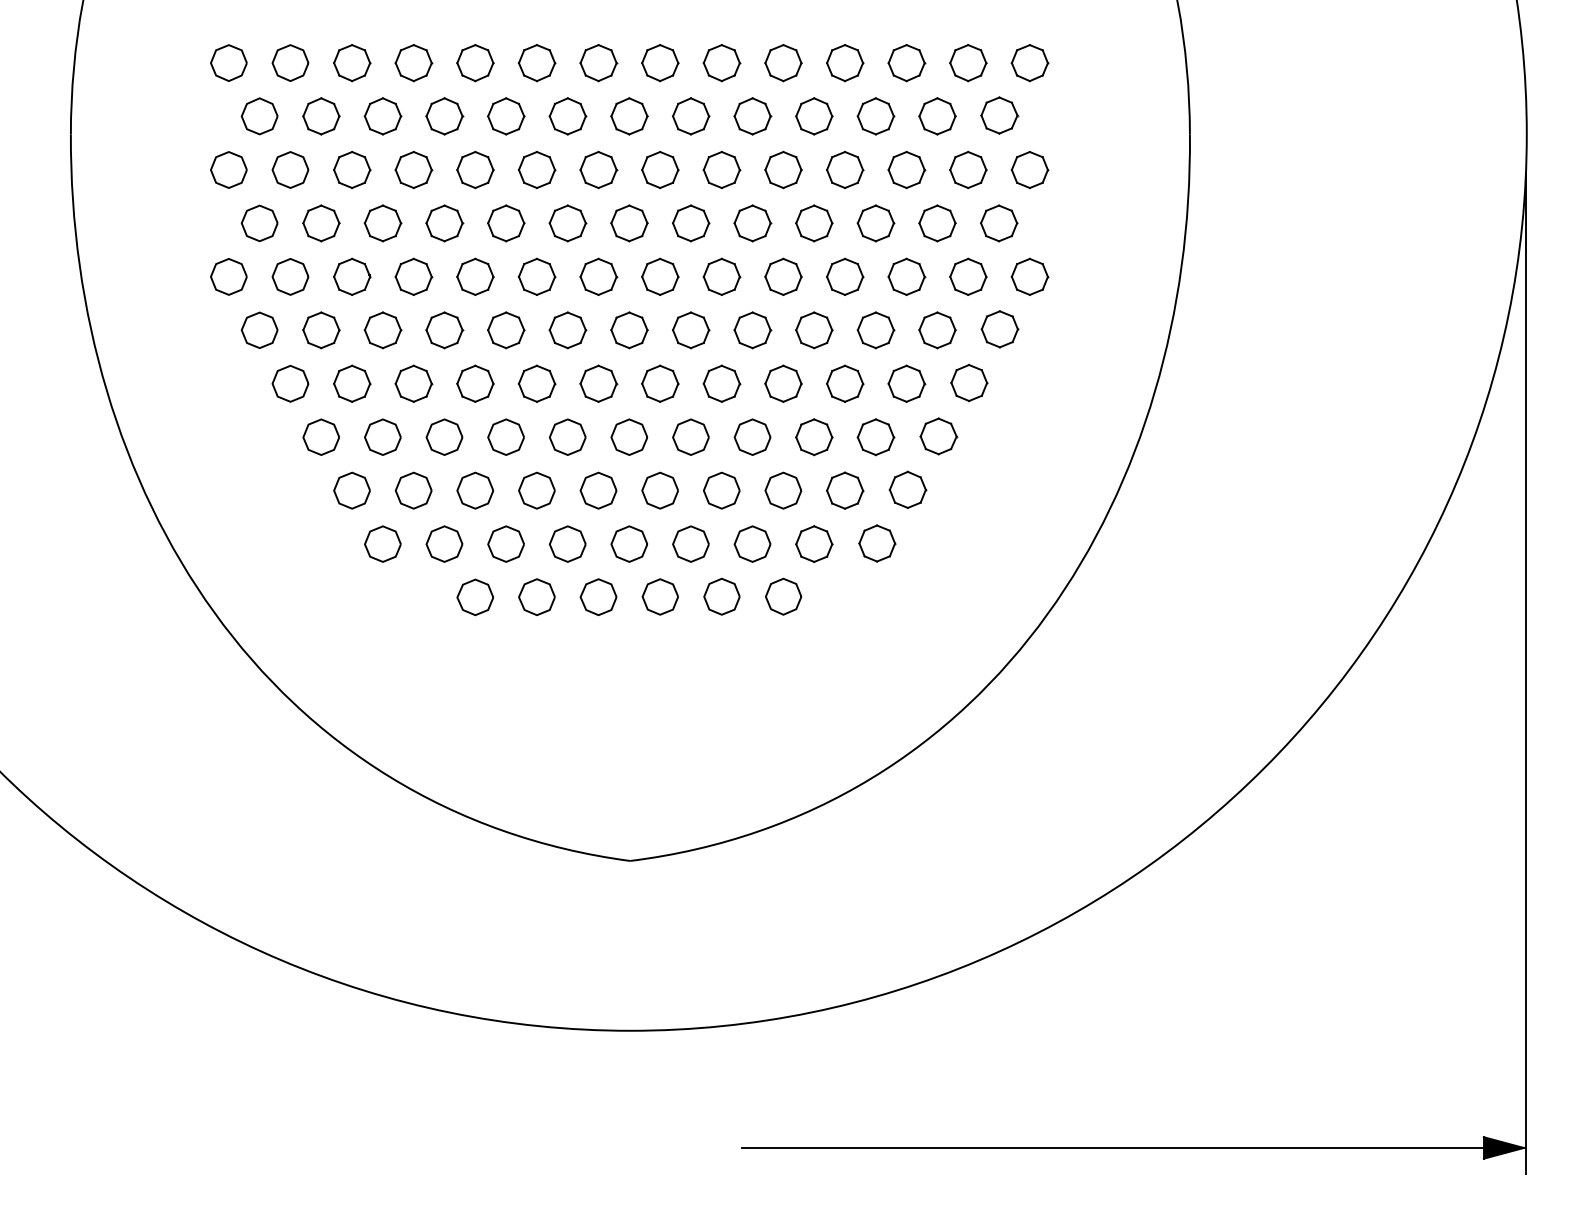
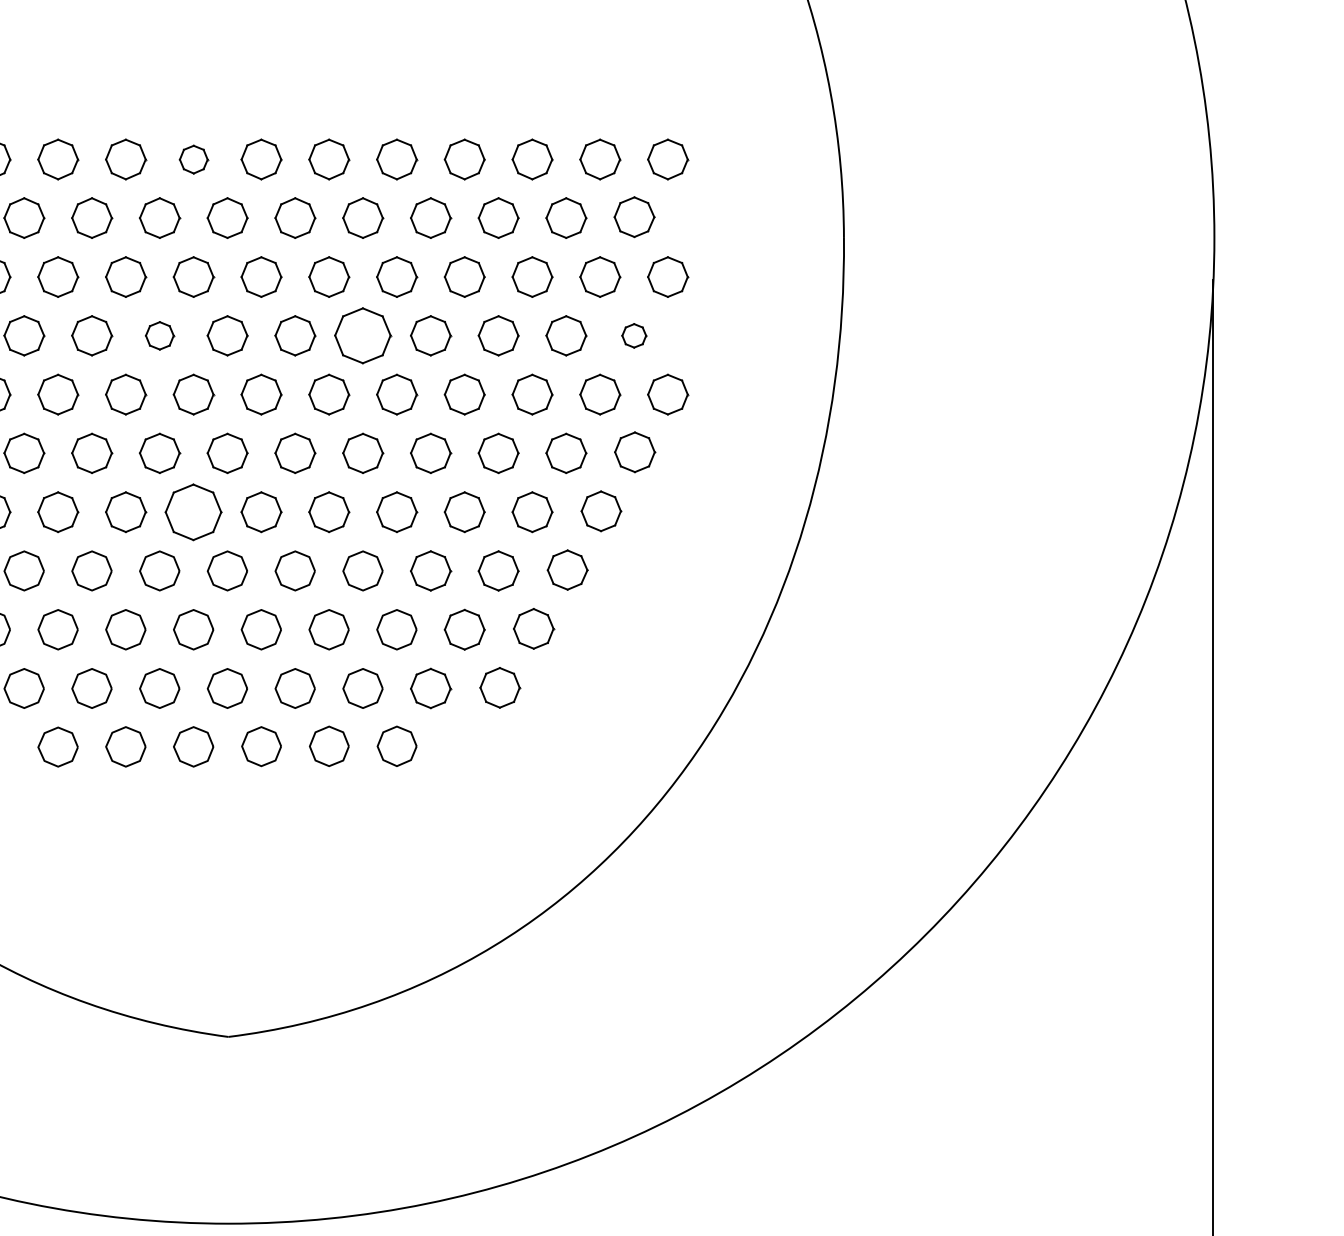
part: (598, 63) -> (193, 159), size x0.7
part: (567, 223) -> (159, 335), size x0.7
part: (752, 223) -> (362, 335), size x1.4
part: (999, 223) -> (634, 335), size x0.6
part: (598, 383) -> (193, 511), size x1.4

